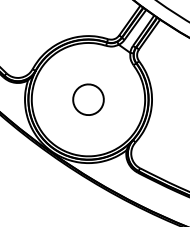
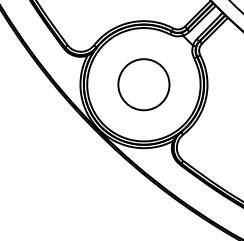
circle: (88, 99) -> (143, 84), size x1.67

